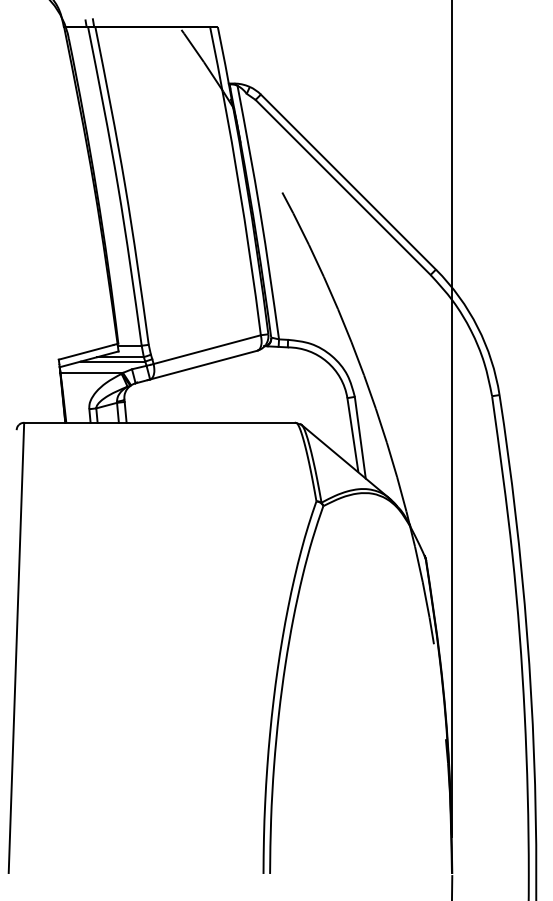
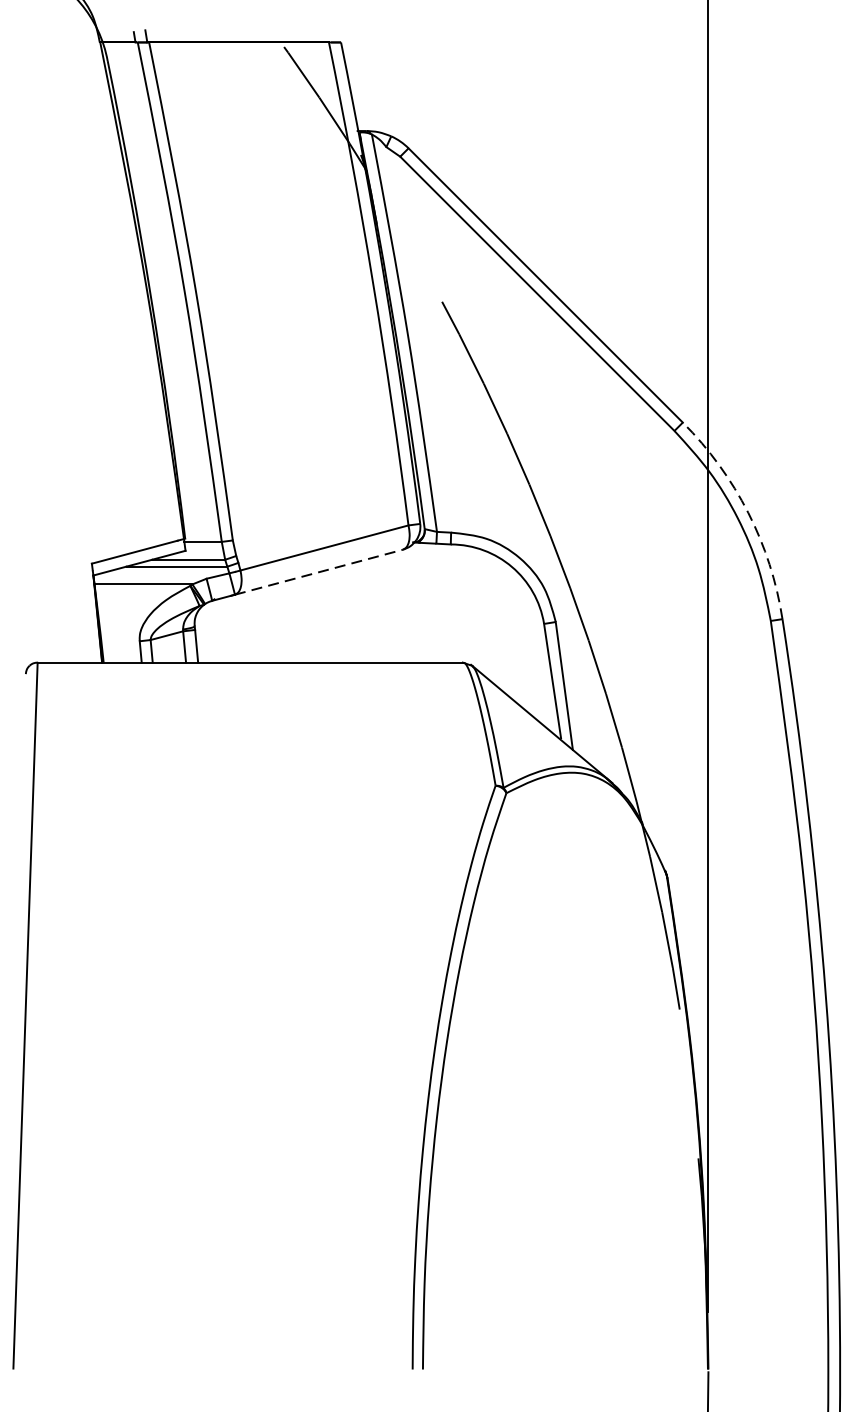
arc: (477, 327) -> (747, 513), solid -> dashed
line: (203, 365) -> (318, 572), solid -> dashed

